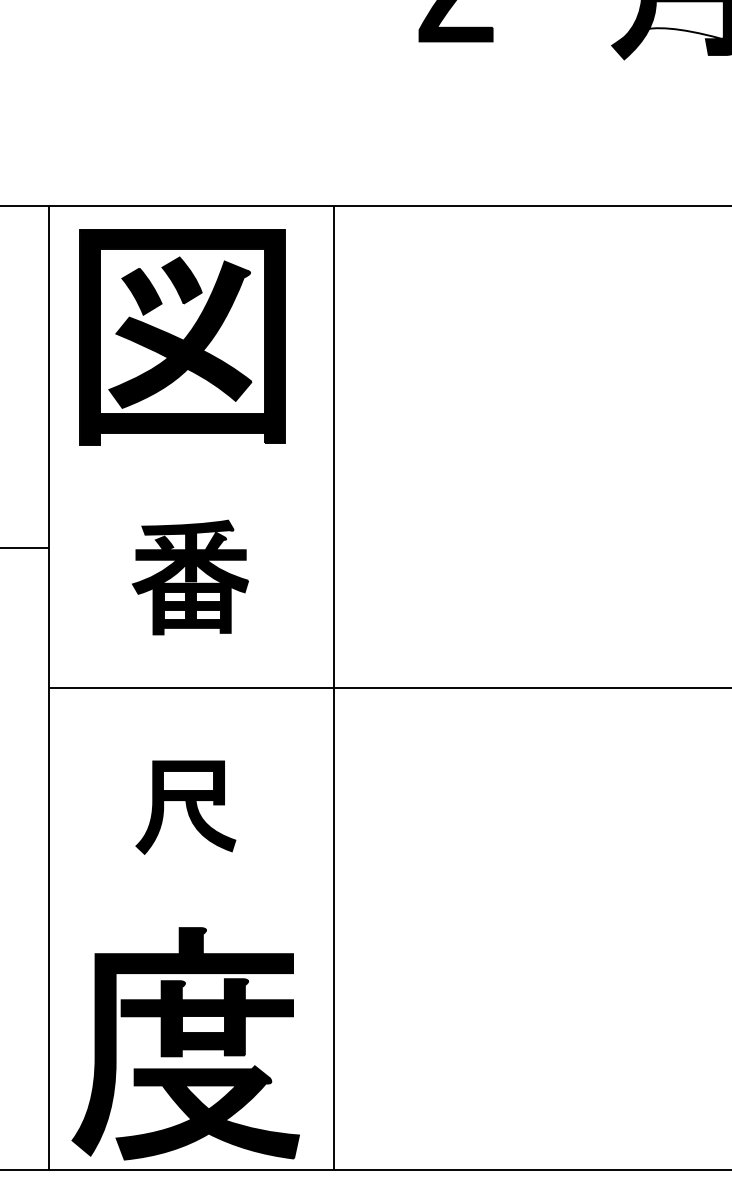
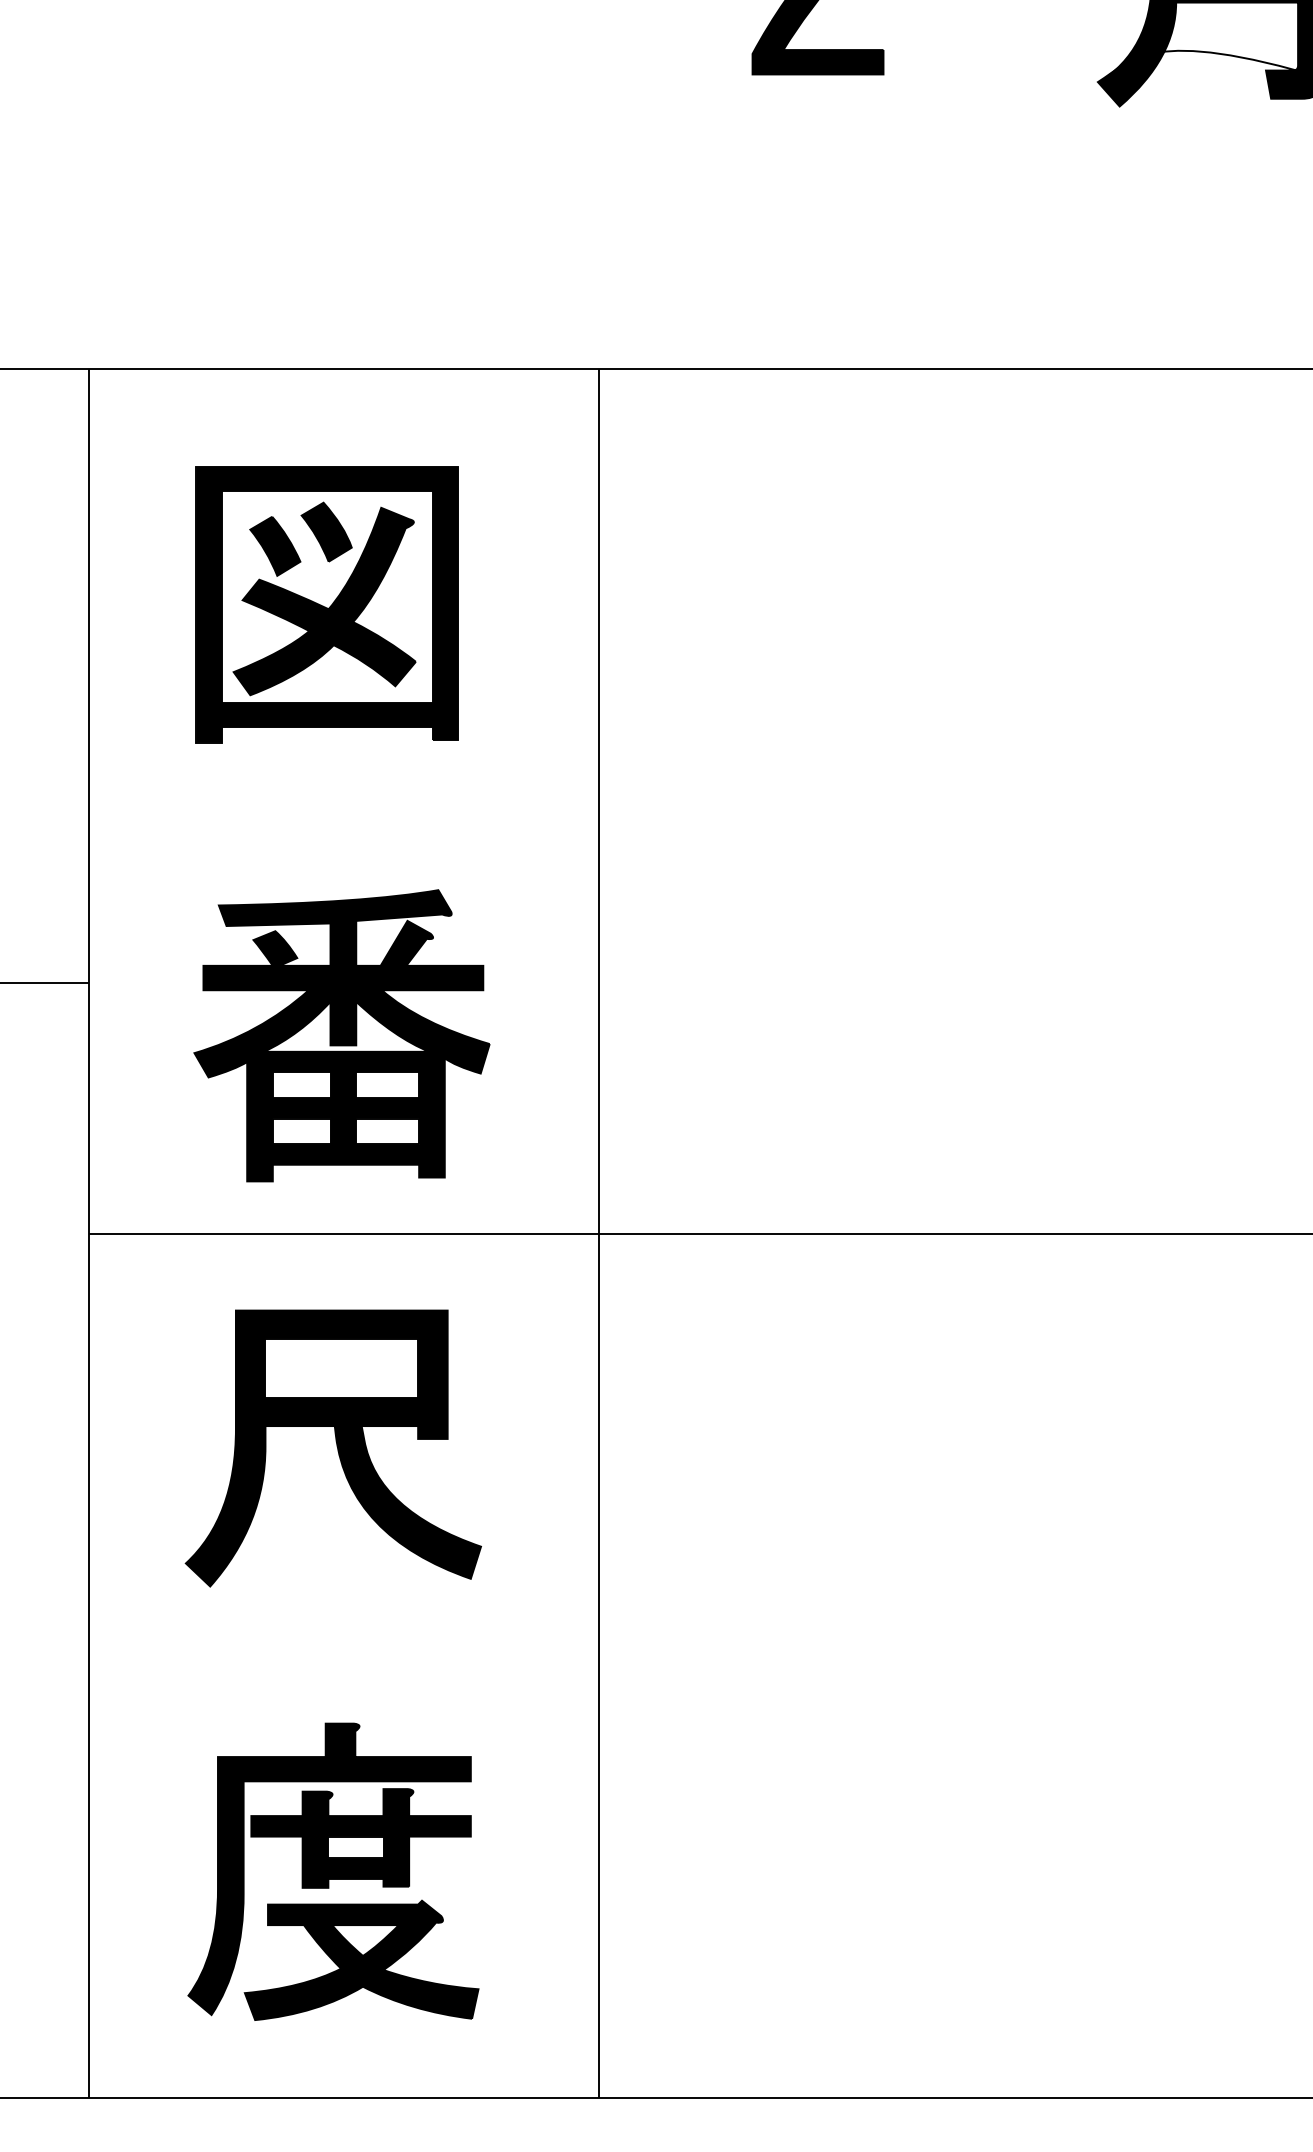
part: (181, 336) -> (325, 603), size x0.71
part: (190, 577) -> (341, 1035), size x1.43
part: (185, 807) -> (332, 1448), size x1.67
part: (185, 1043) -> (332, 1871), size x0.71

